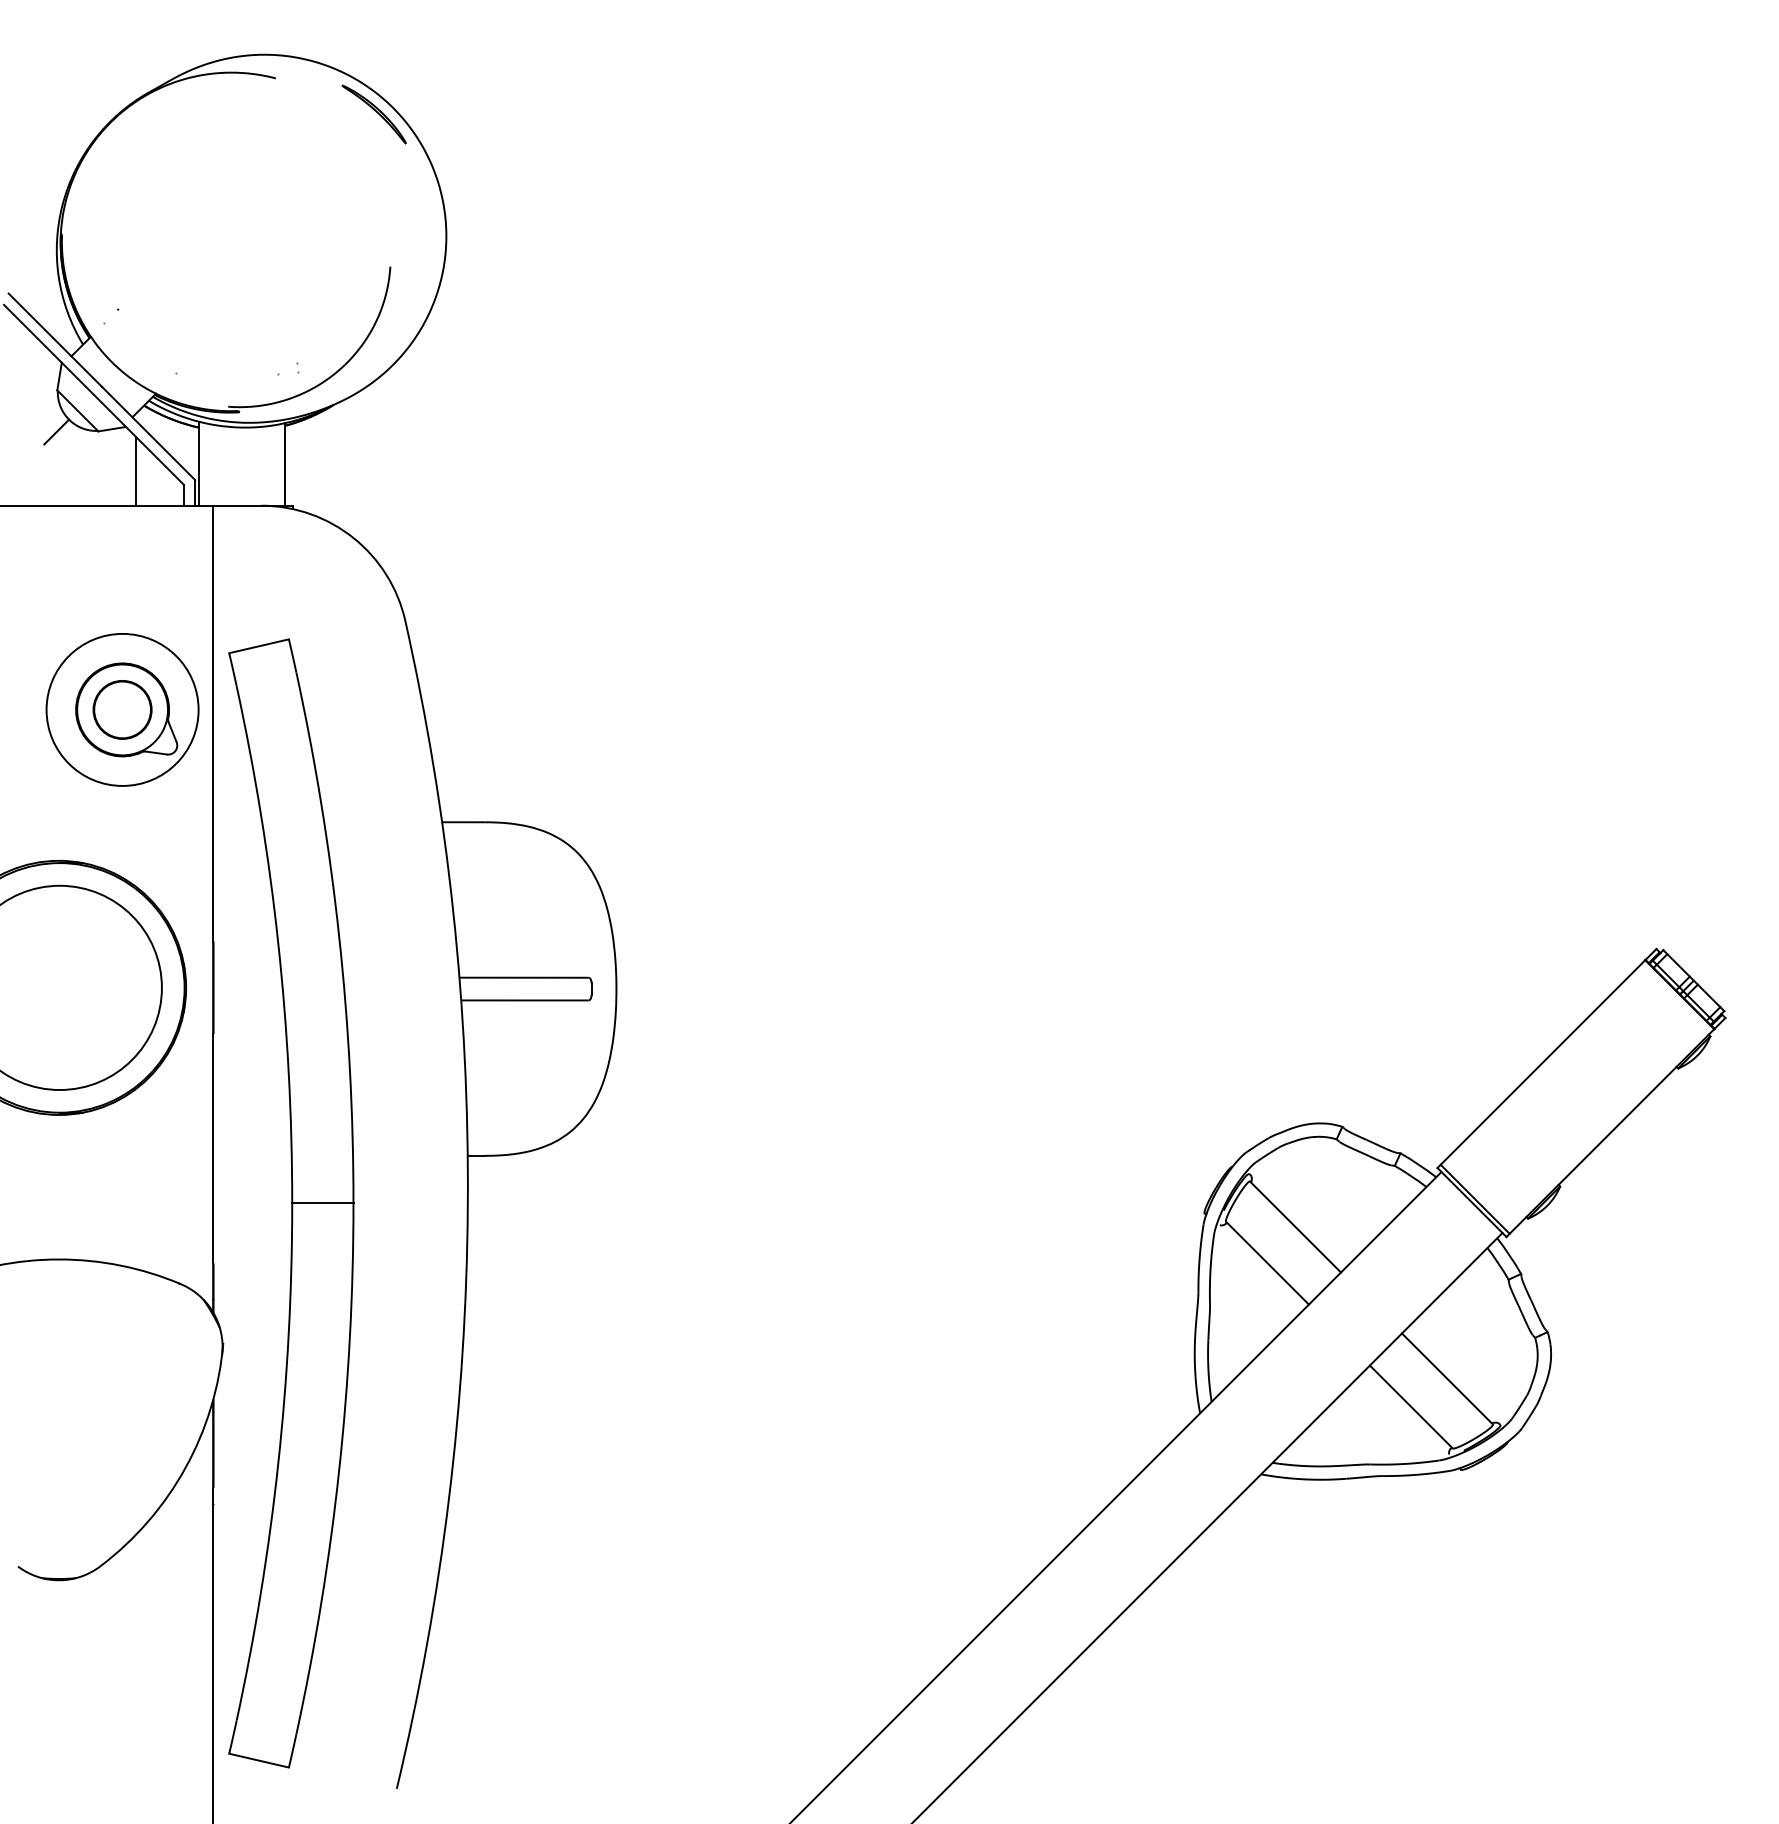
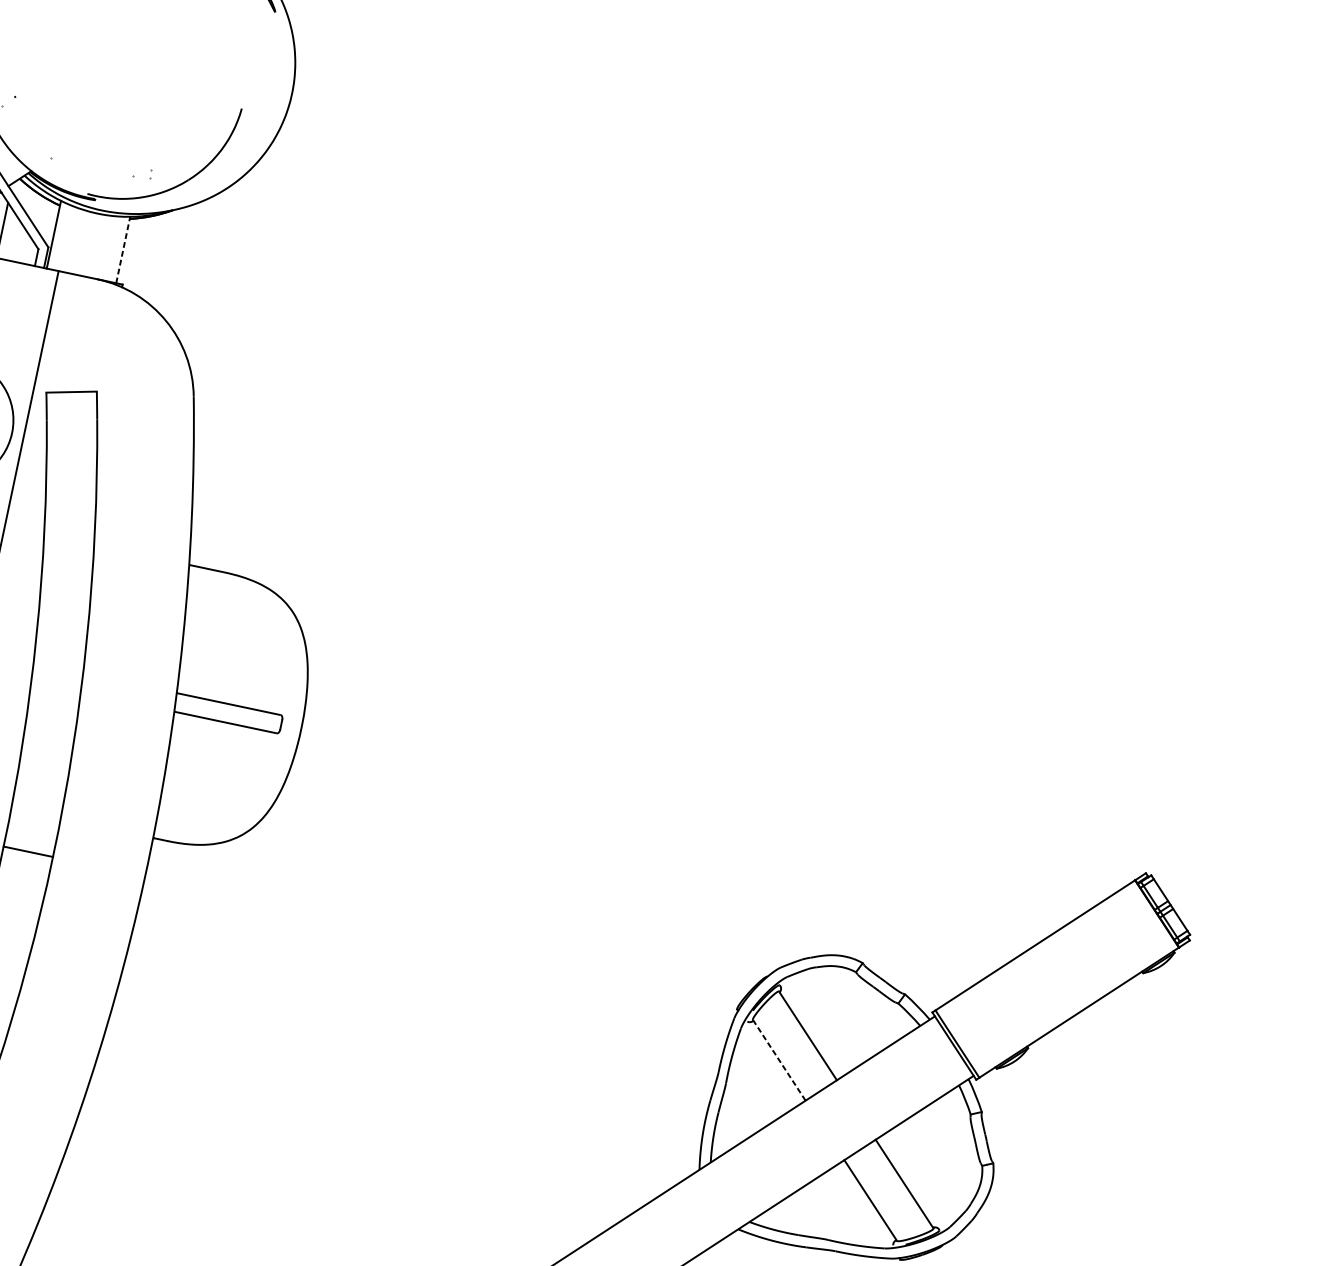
line: (284, 464) -> (122, 249), solid -> dashed
line: (1267, 1263) -> (779, 1060), solid -> dashed

